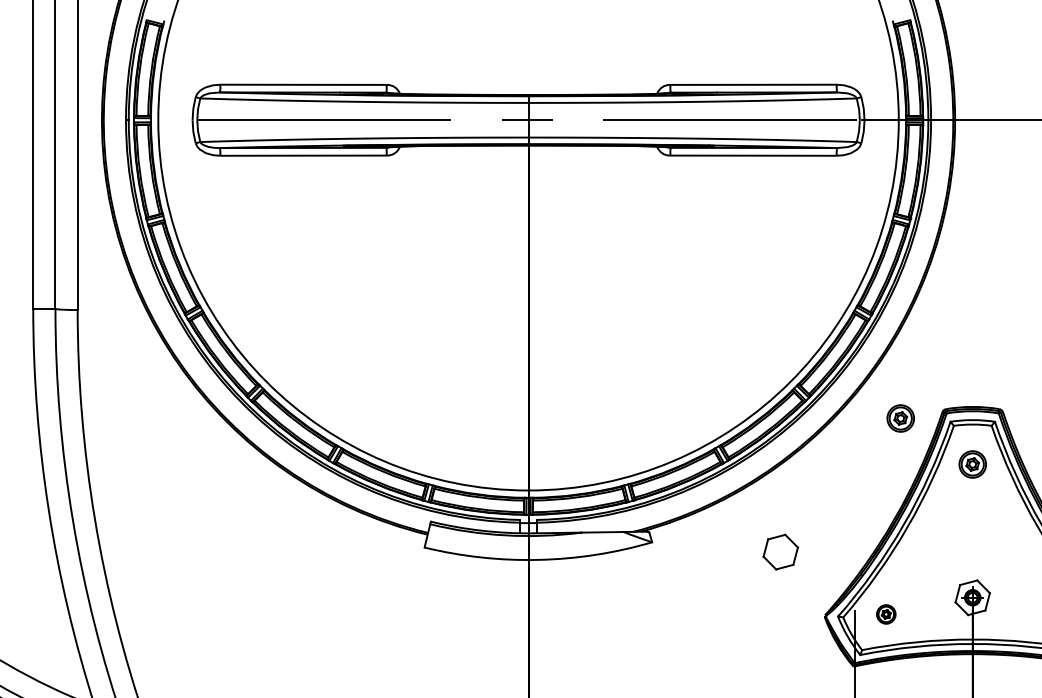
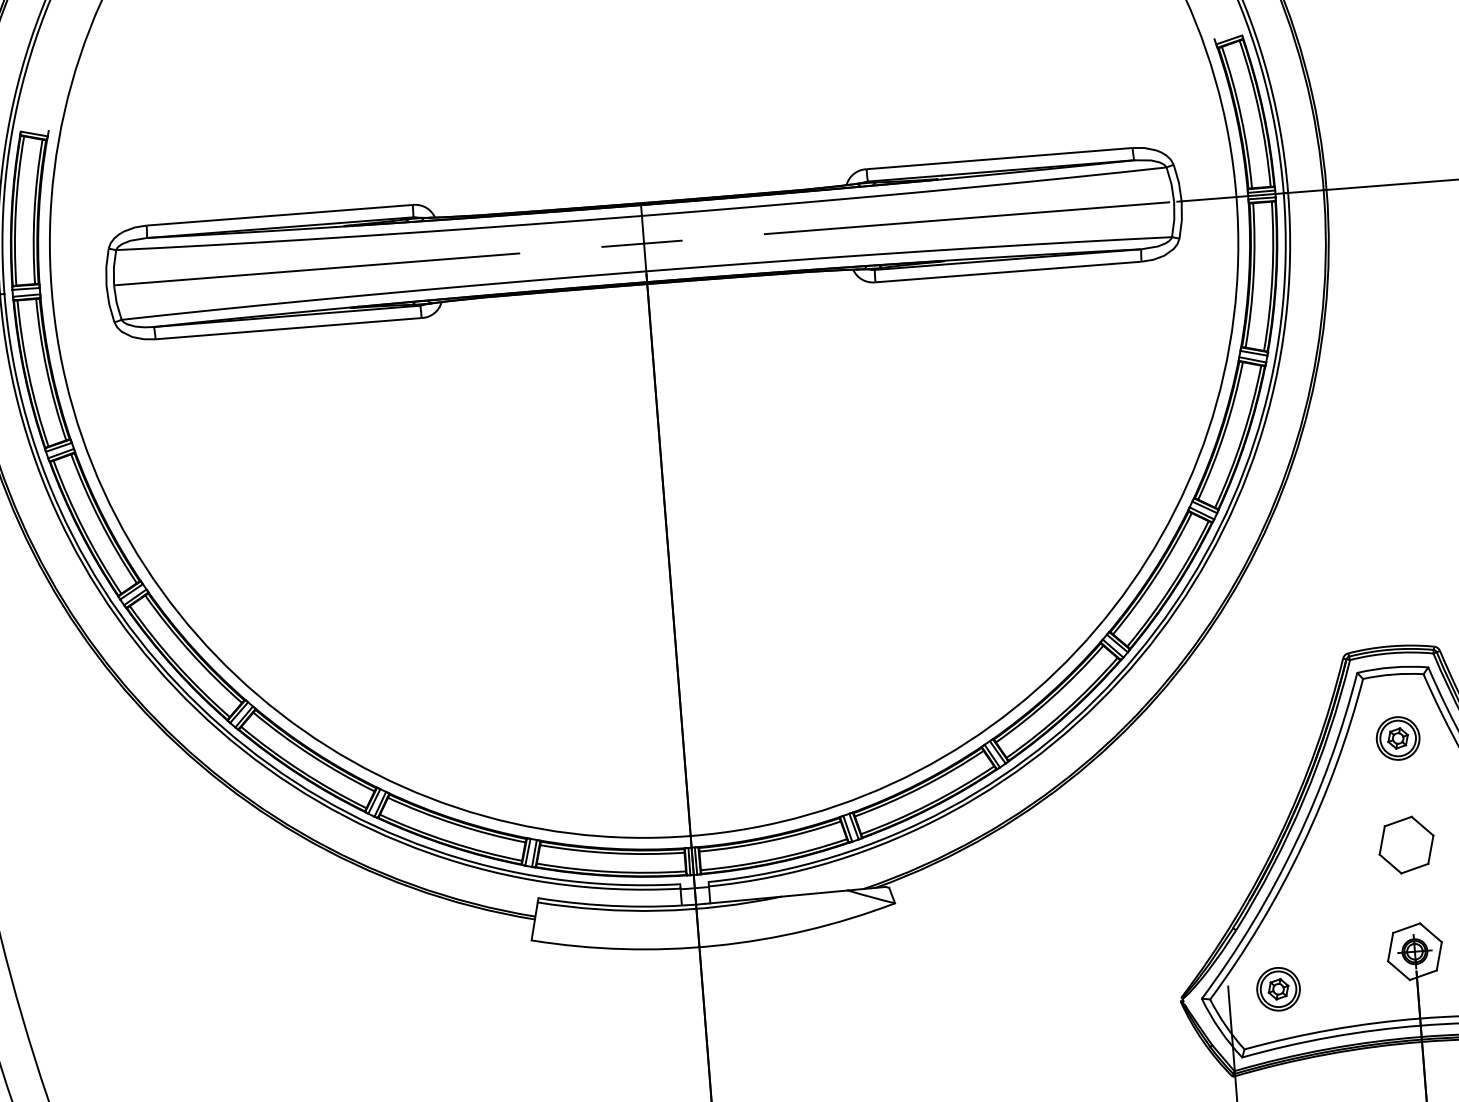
part: (900, 418) -> (1276, 673), removed
part: (780, 551) -> (1406, 844), moved
part: (886, 614) -> (1279, 989), size x1.43

